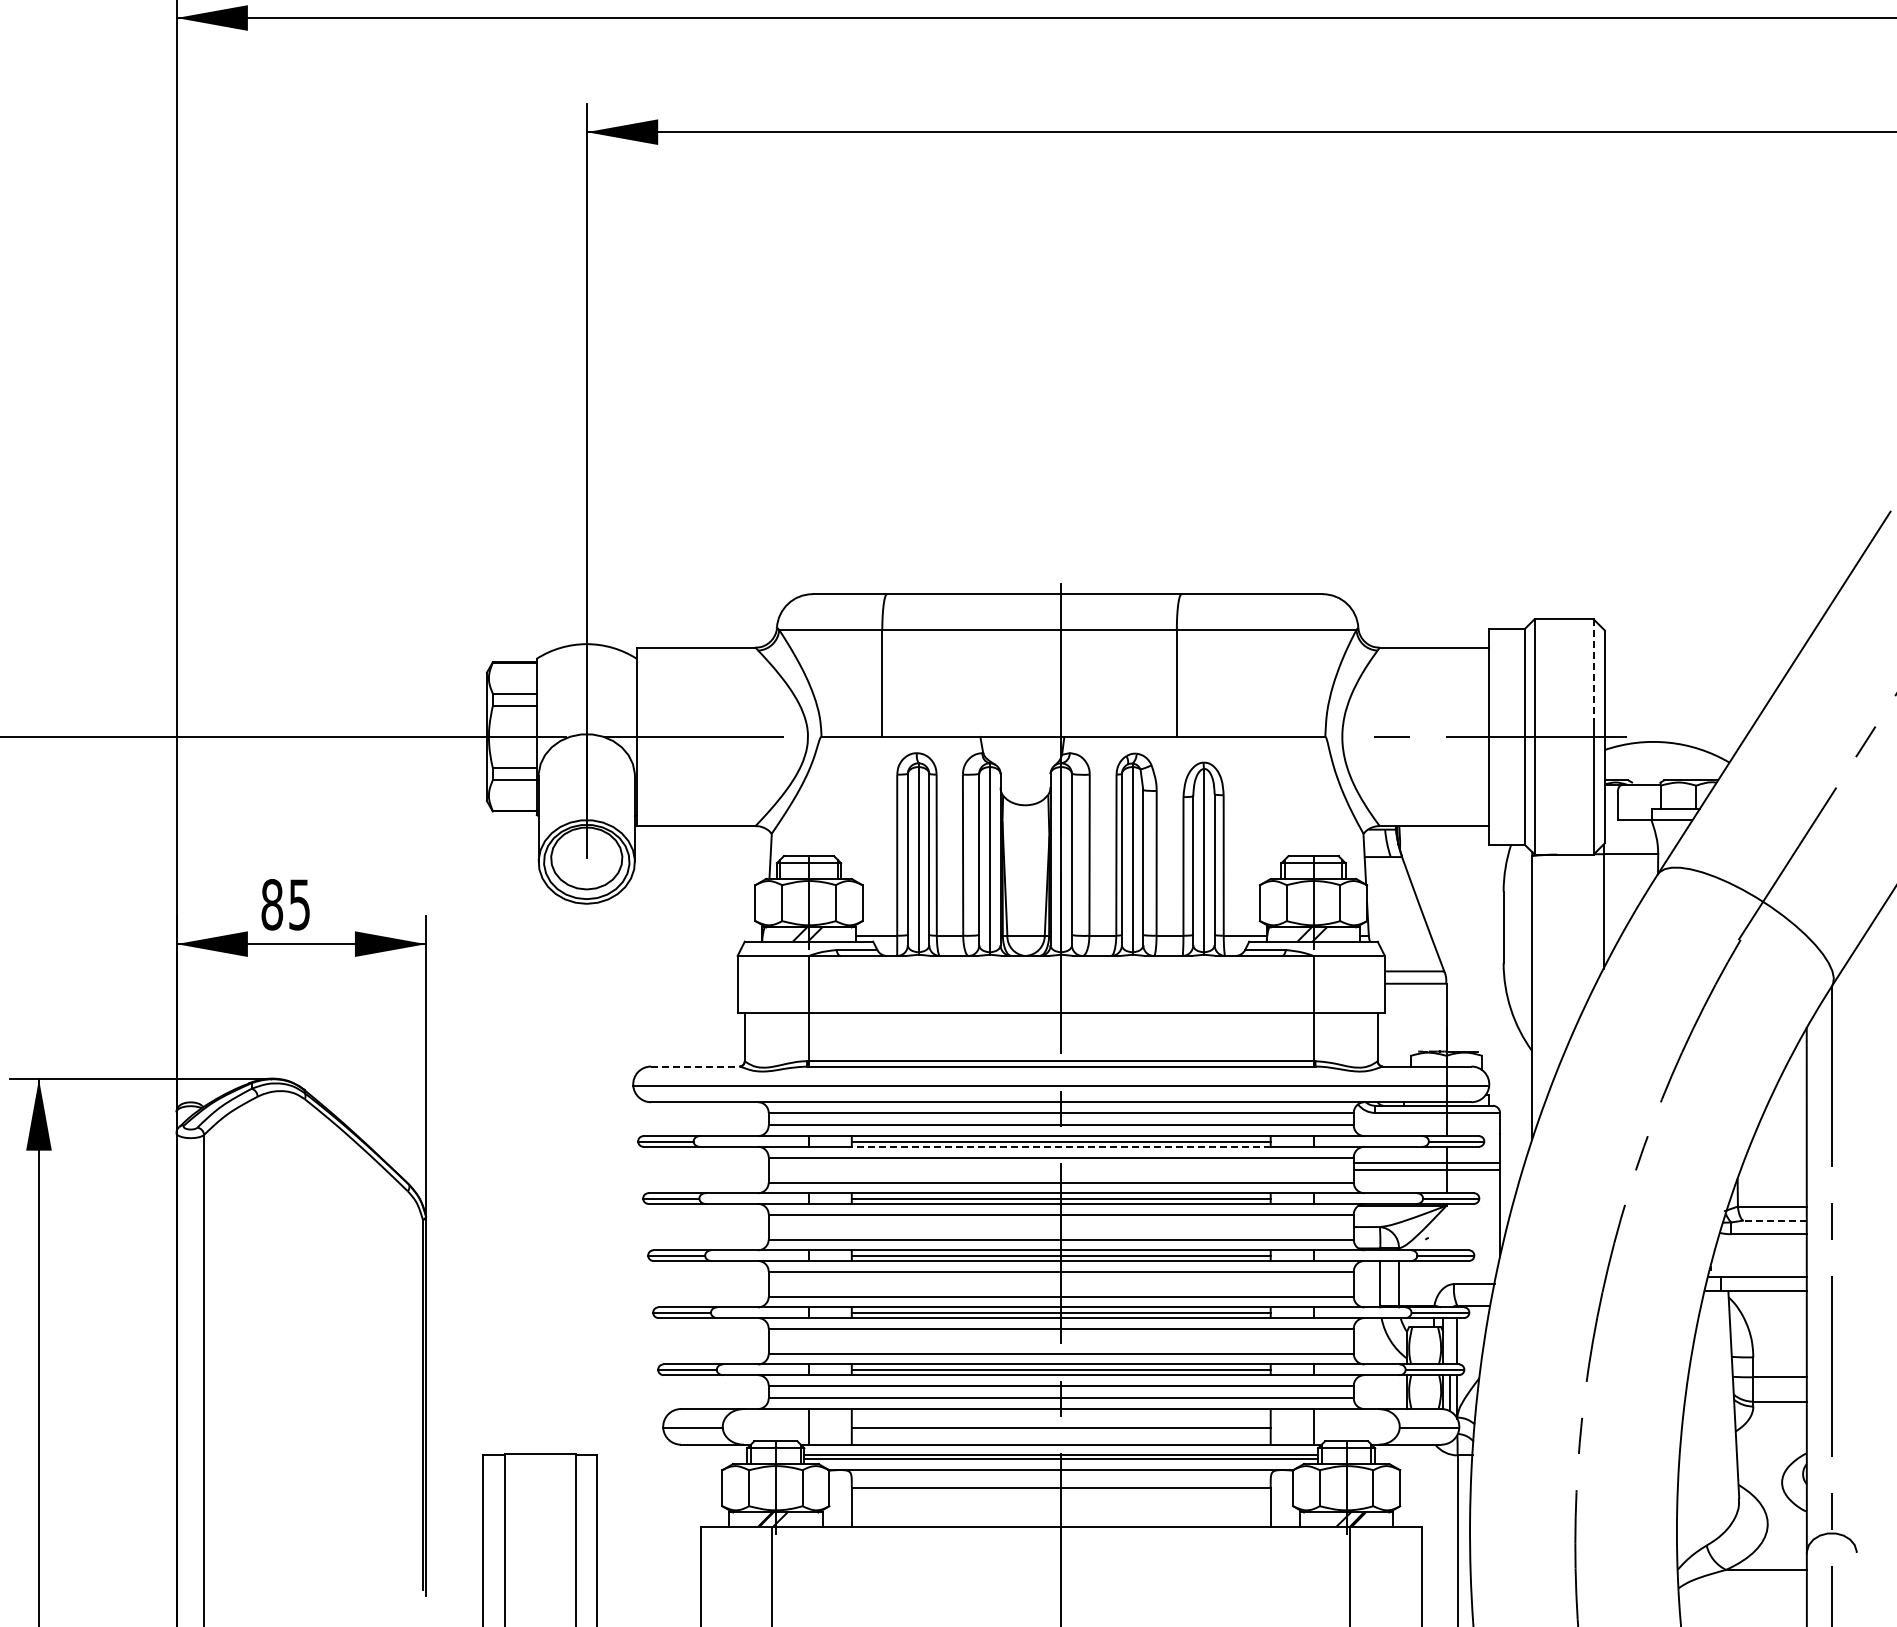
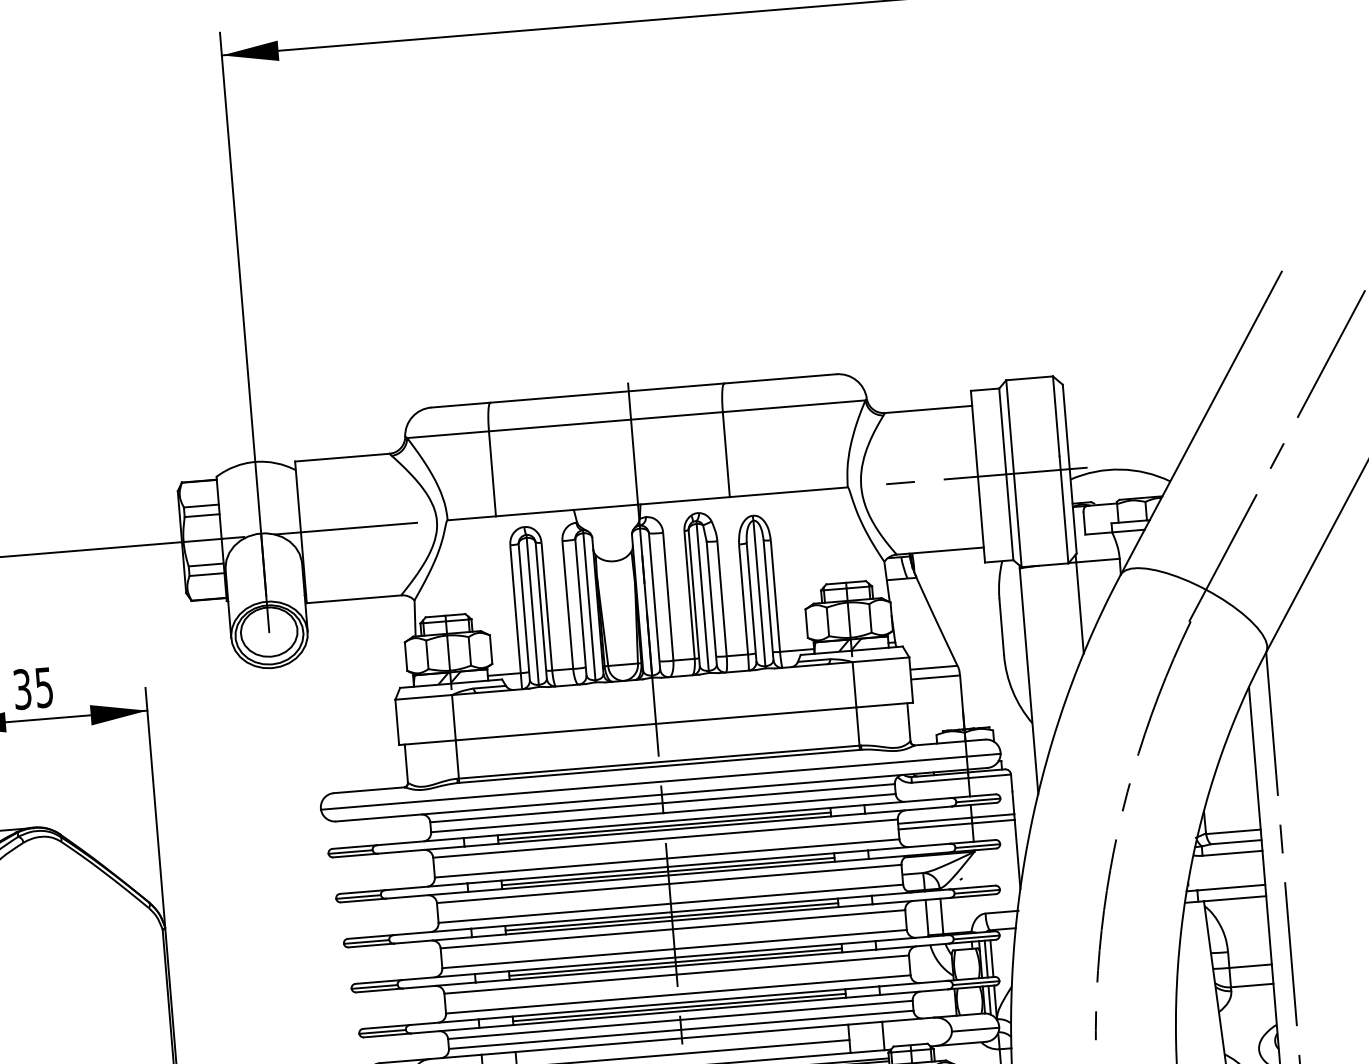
line: (1593, 670) -> (1056, 417), dashed -> solid
text: (272, 904) -> (22, 689), 85 -> 35
line: (695, 1066) -> (369, 790), dashed -> solid
line: (1060, 1146) -> (664, 829), dashed -> solid
line: (1774, 1220) -> (1235, 842), dashed -> solid
line: (1450, 1341) -> (986, 959), added

